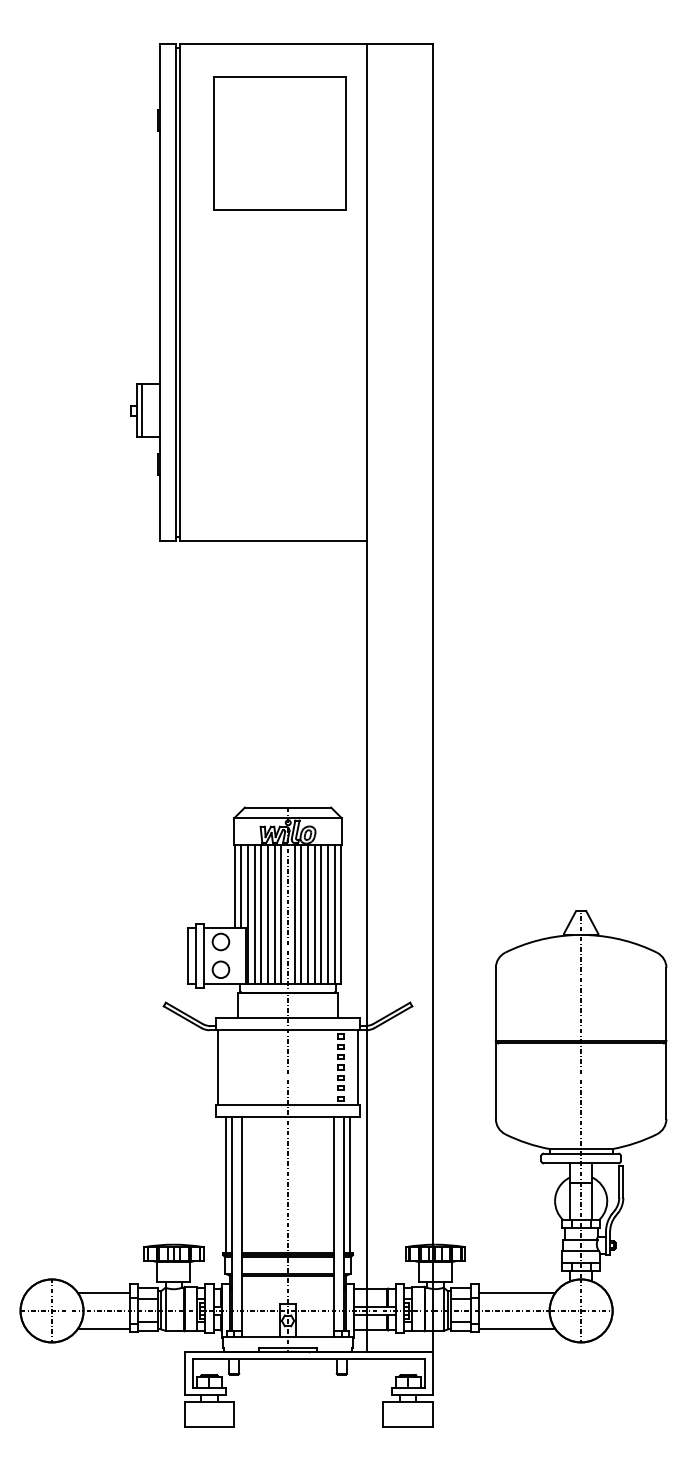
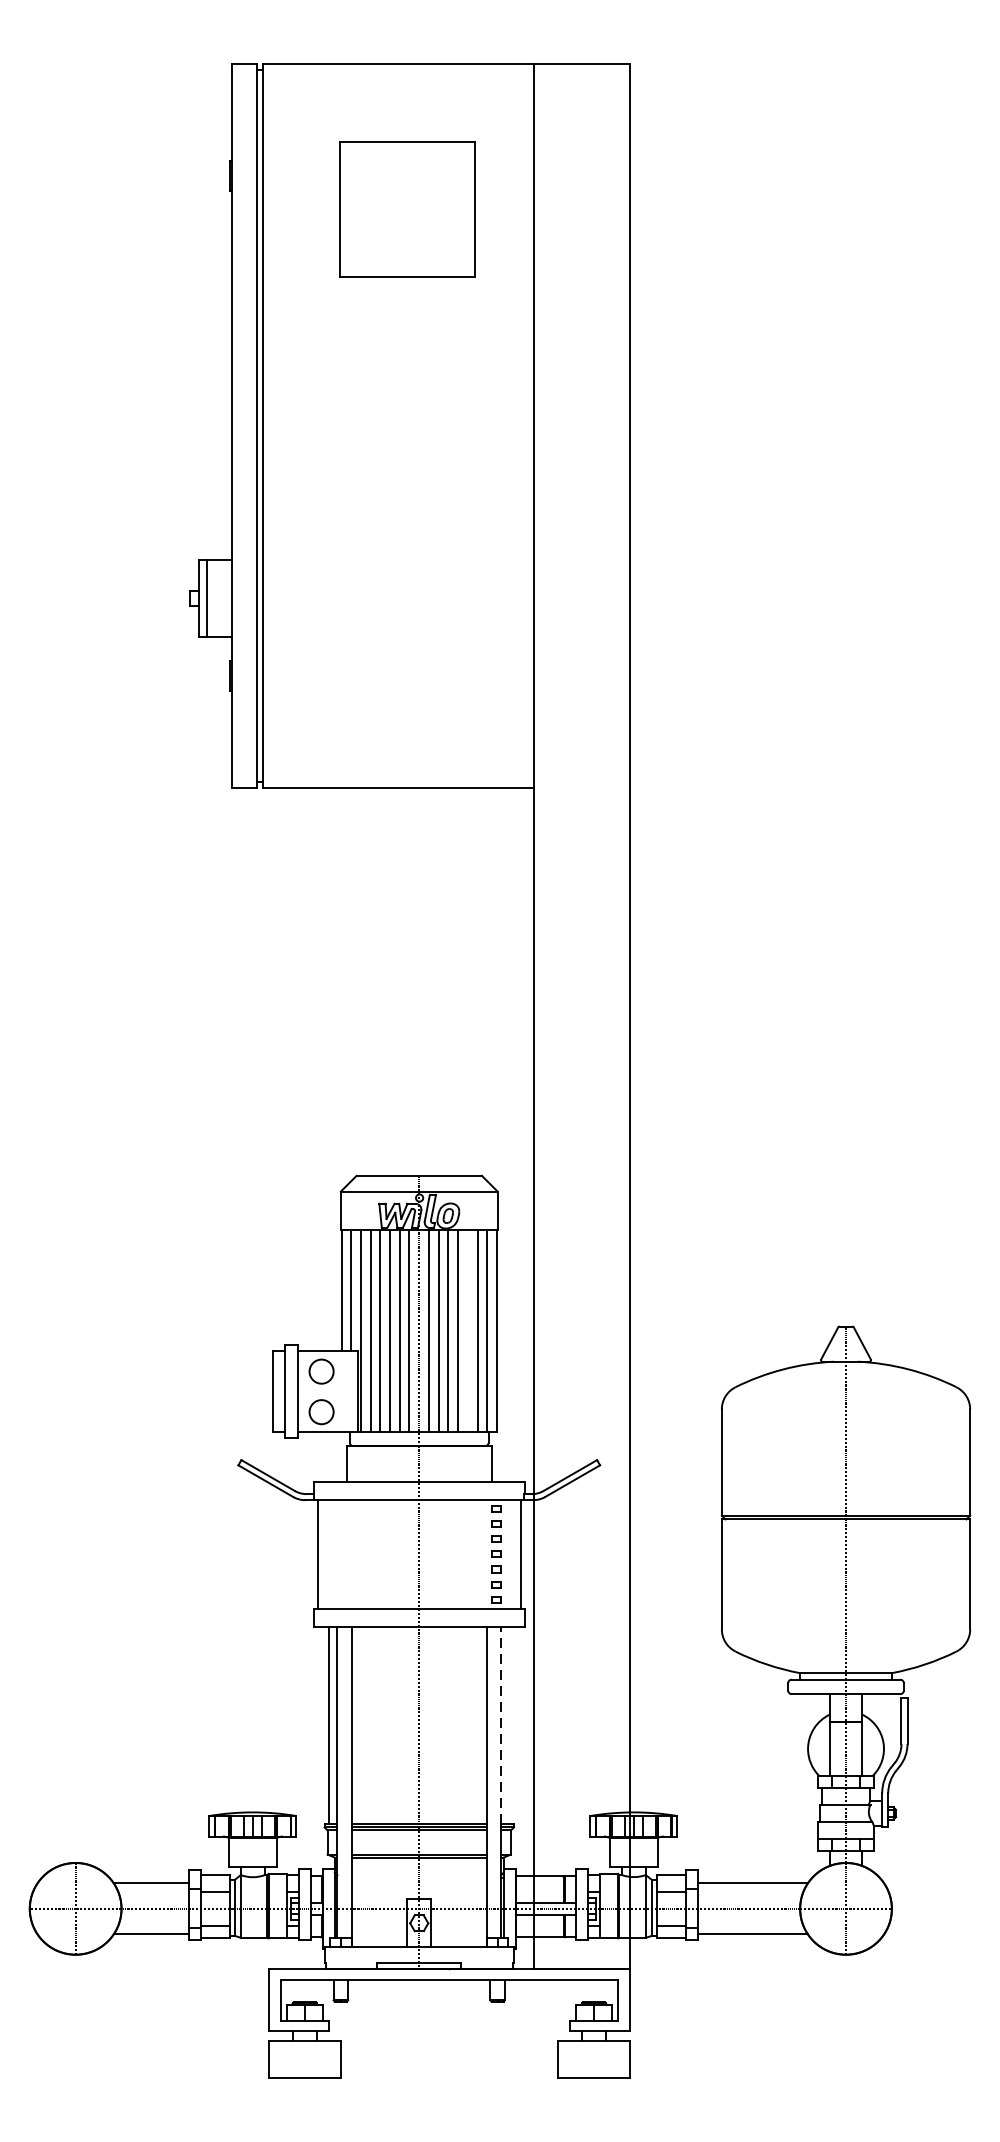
part: (279, 143) -> (406, 209), size x0.7
line: (321, 913) -> (467, 1330), removed
line: (350, 1184) -> (510, 1724), removed
line: (344, 1185) -> (501, 1726), solid -> dashed

